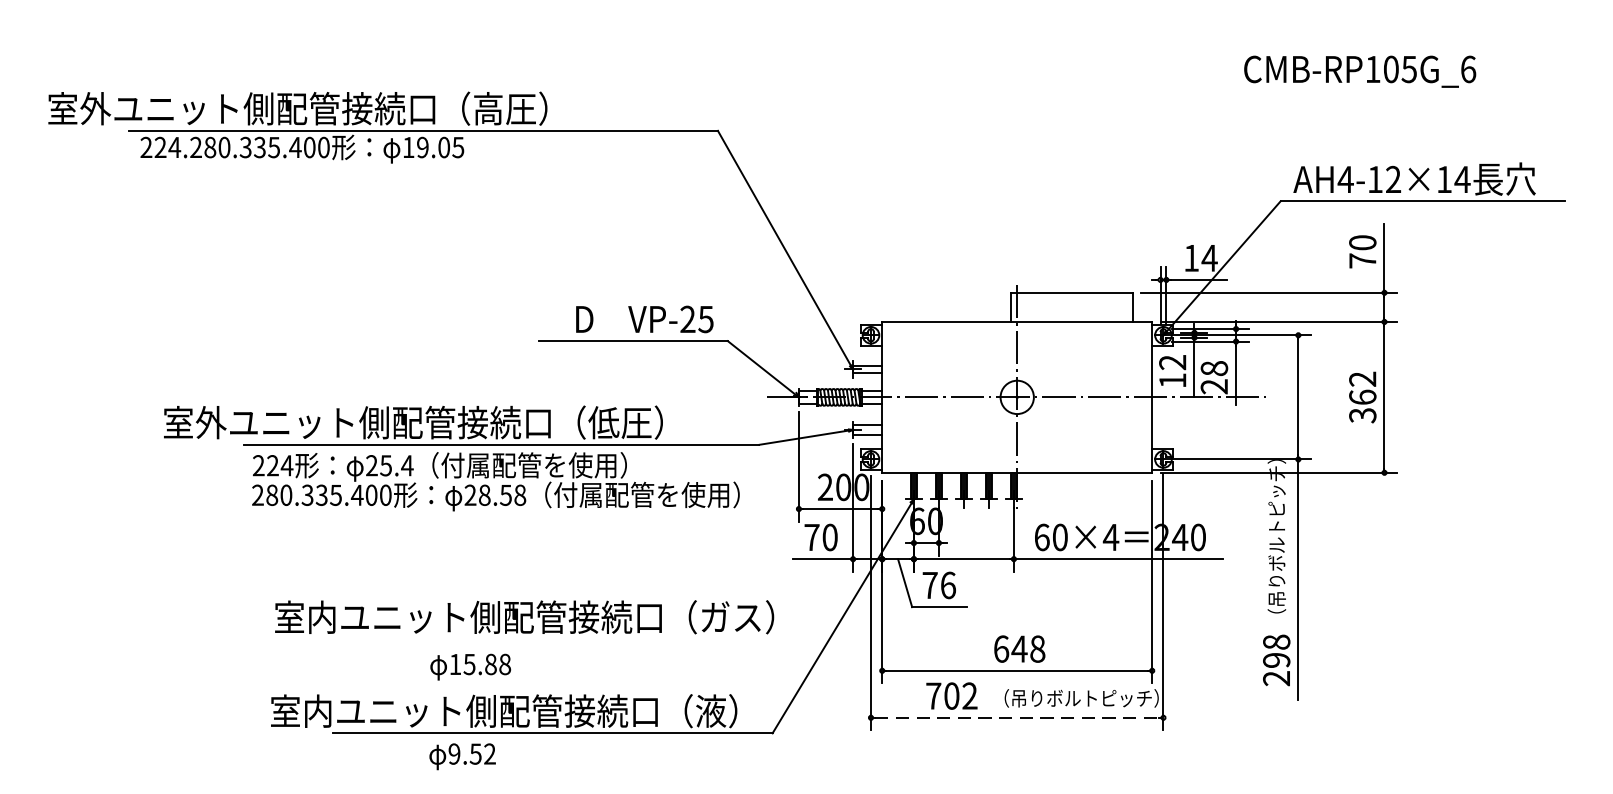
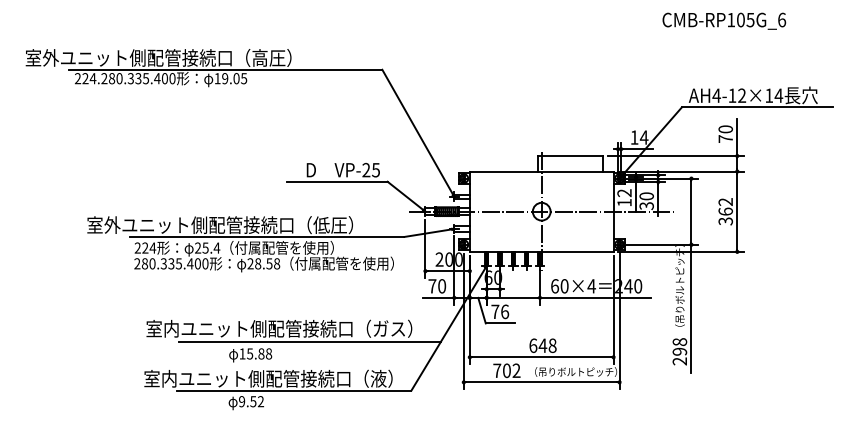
text: (1360, 70) -> (724, 20), moved
text: (1213, 376) -> (646, 200), 28 -> 30
line: (581, 641) -> (309, 341), added
line: (1016, 718) -> (541, 382), dashed -> solid

